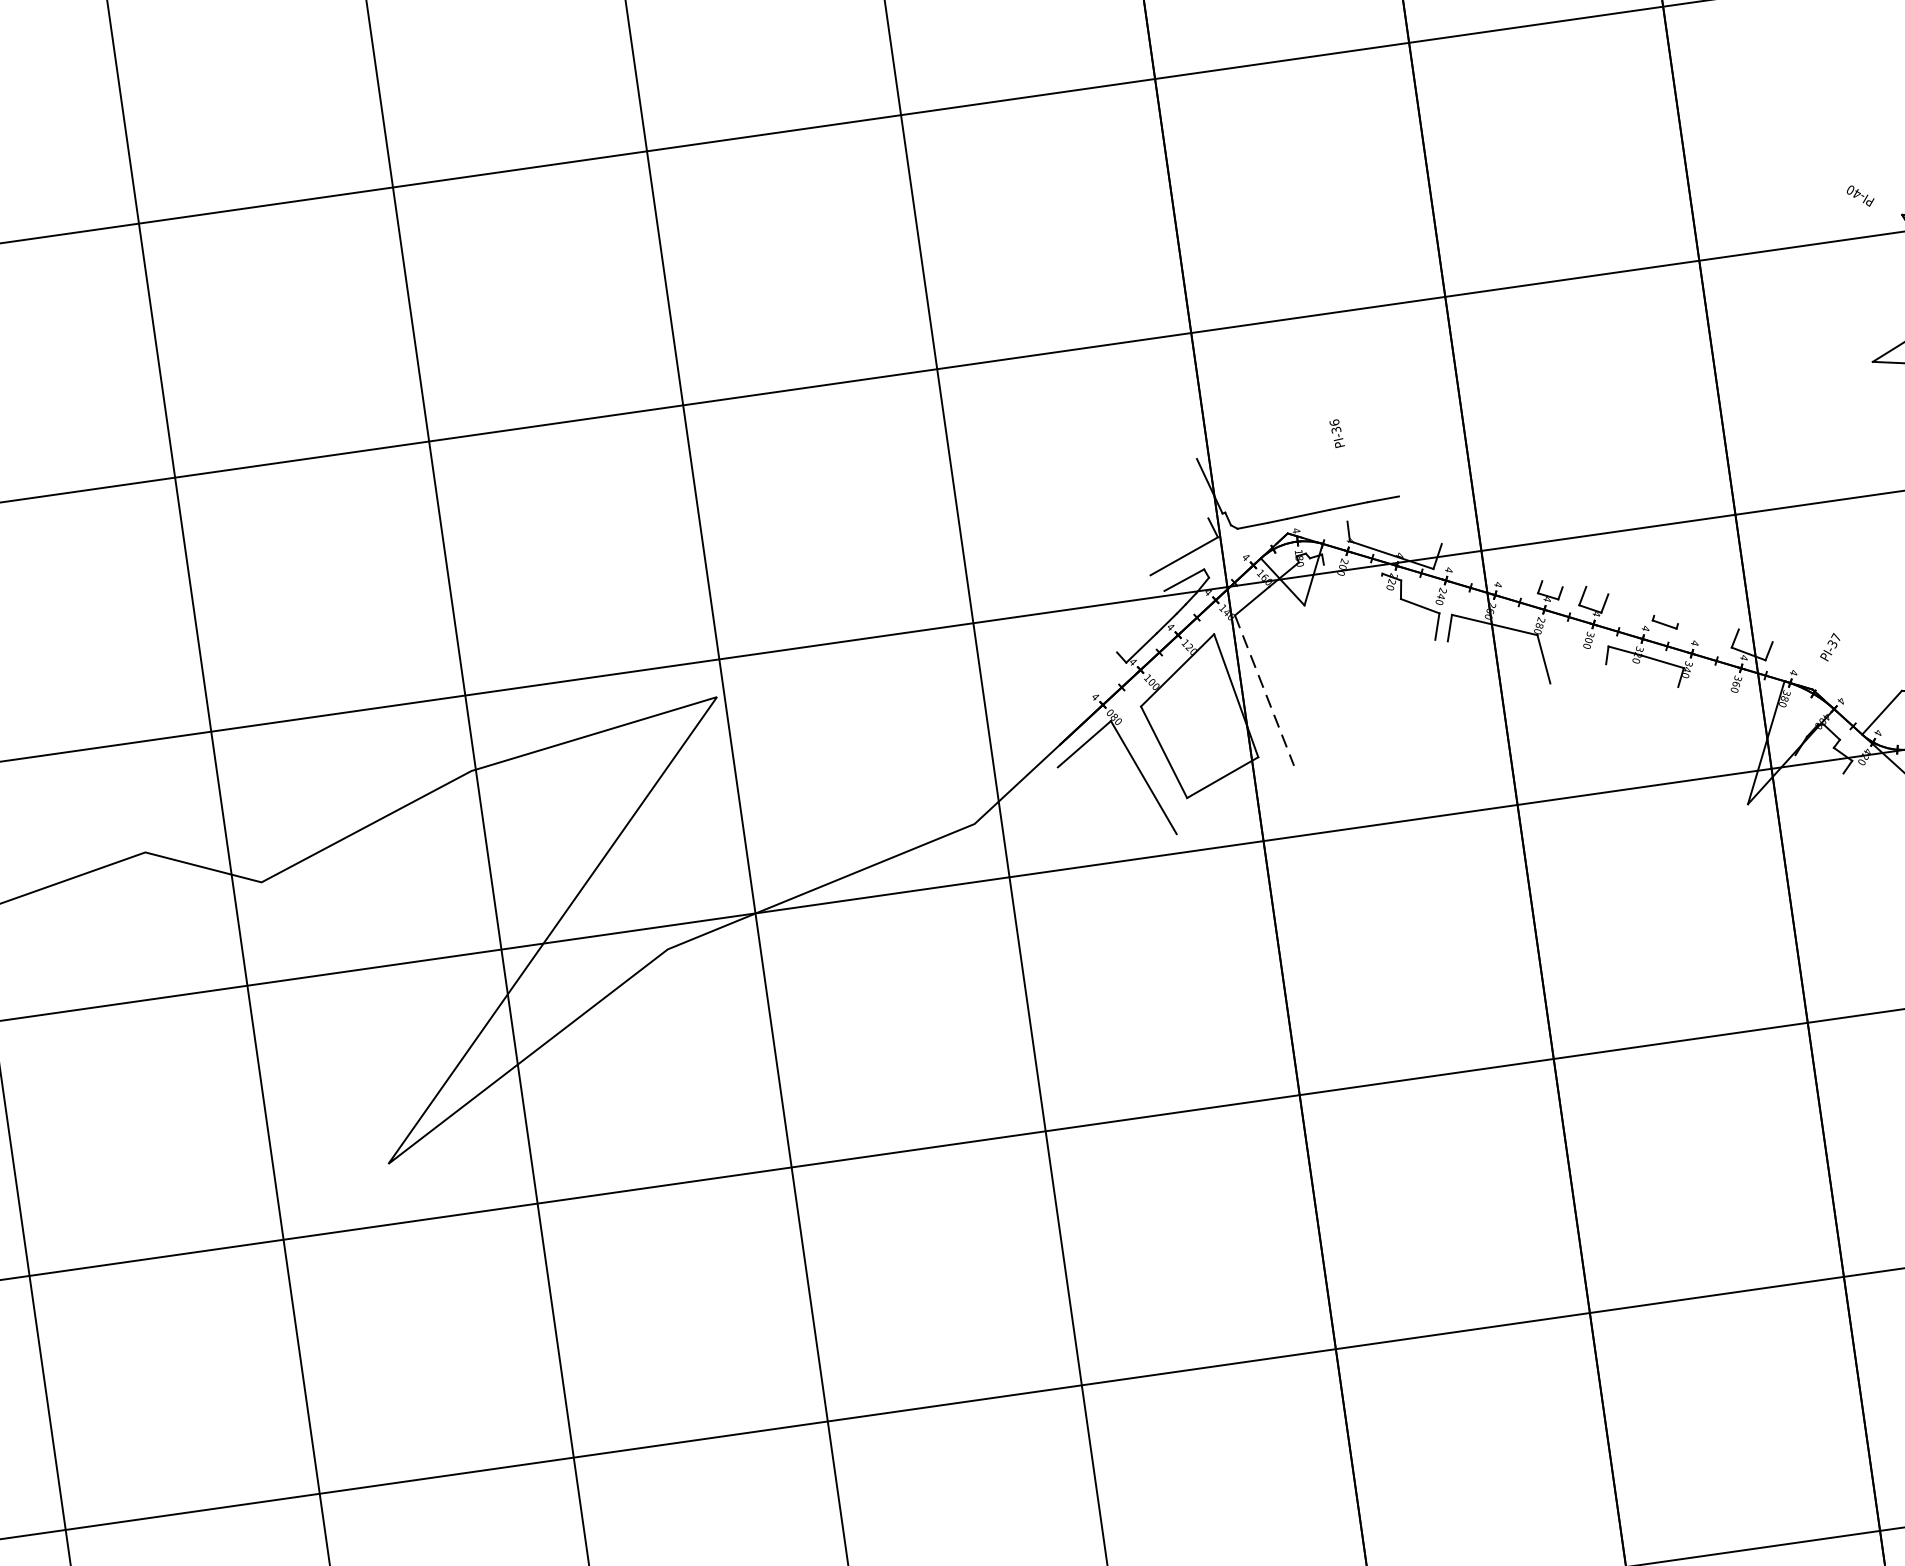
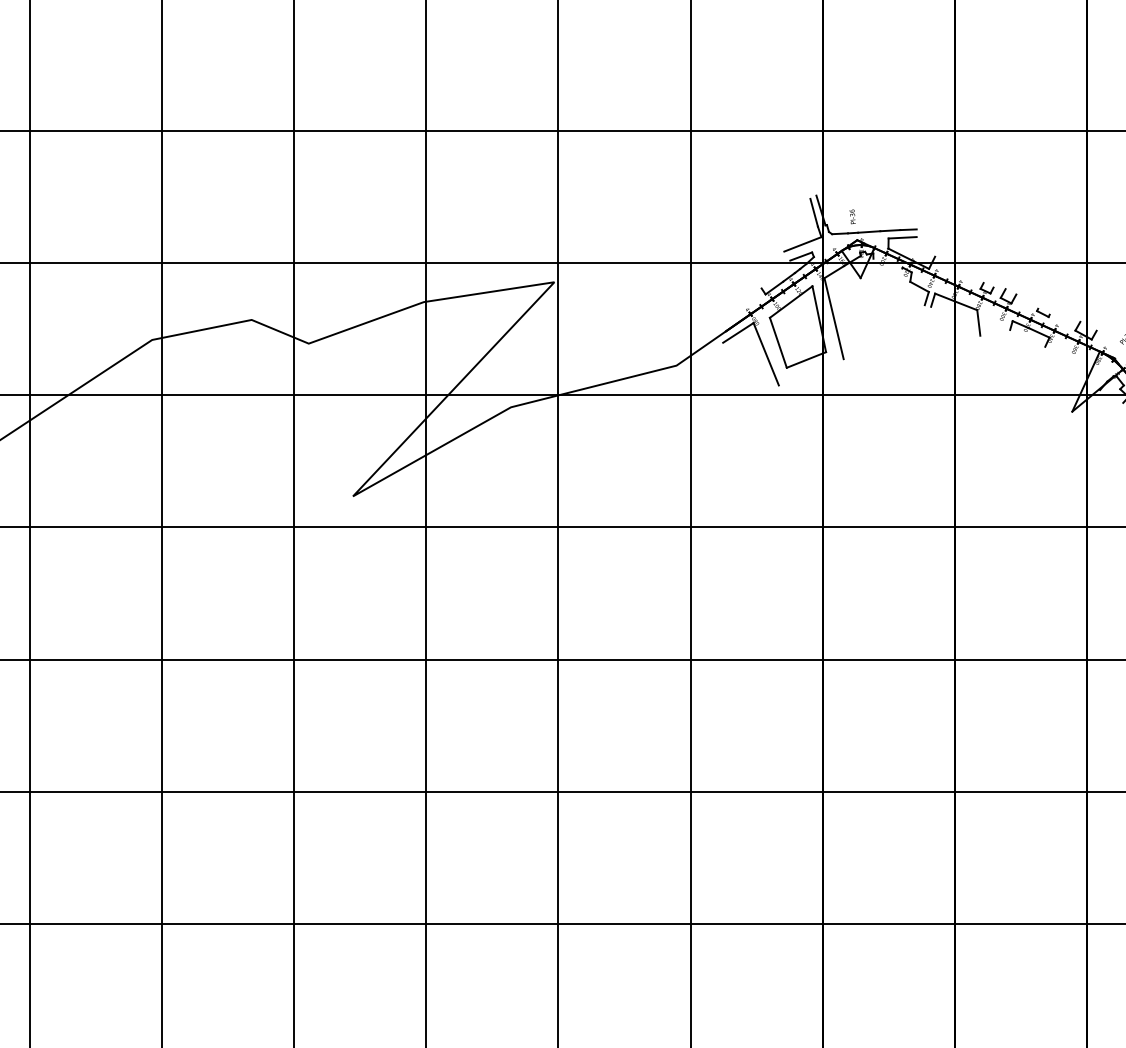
text: (1336, 432) -> (852, 216), moved
line: (1195, 492) -> (813, 212), added
line: (1373, 515) -> (902, 237), added
line: (1265, 690) -> (834, 318), dashed -> solid

